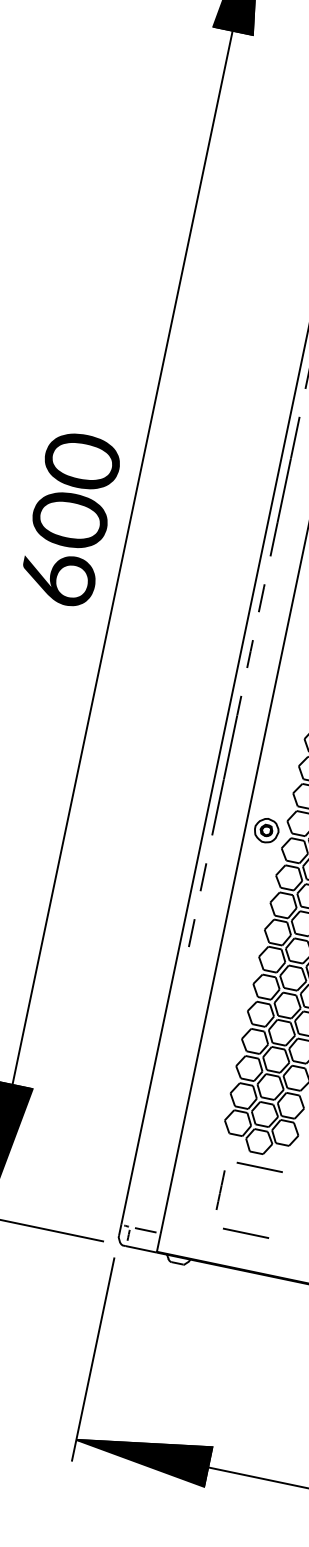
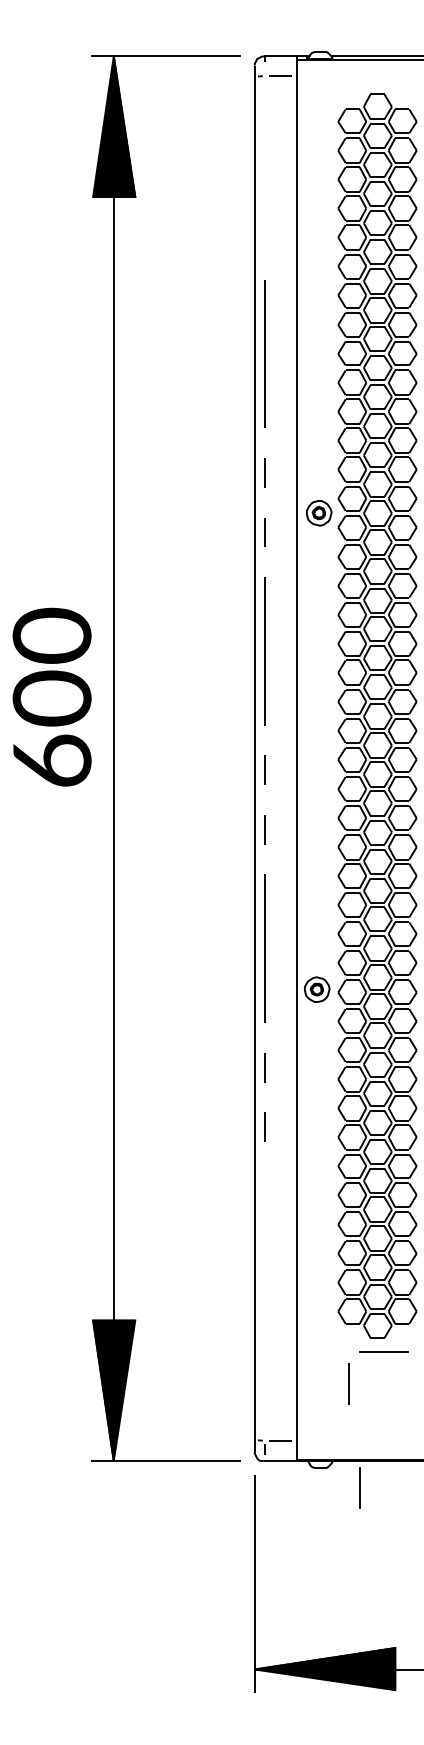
text: (69, 518) -> (51, 696), moved
part: (267, 830) -> (317, 989), moved
line: (245, 1232) -> (383, 1421), removed
line: (210, 1289) -> (359, 1487), added

